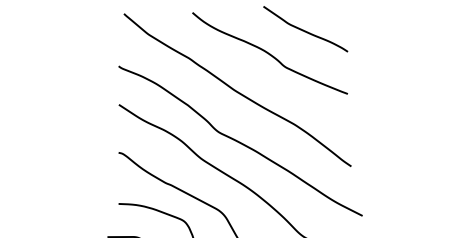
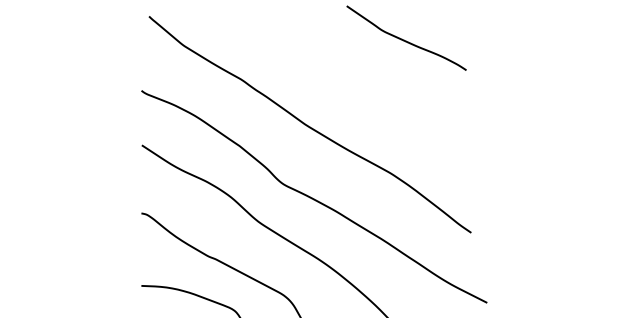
curve: (269, 53) -> (355, 72), removed

